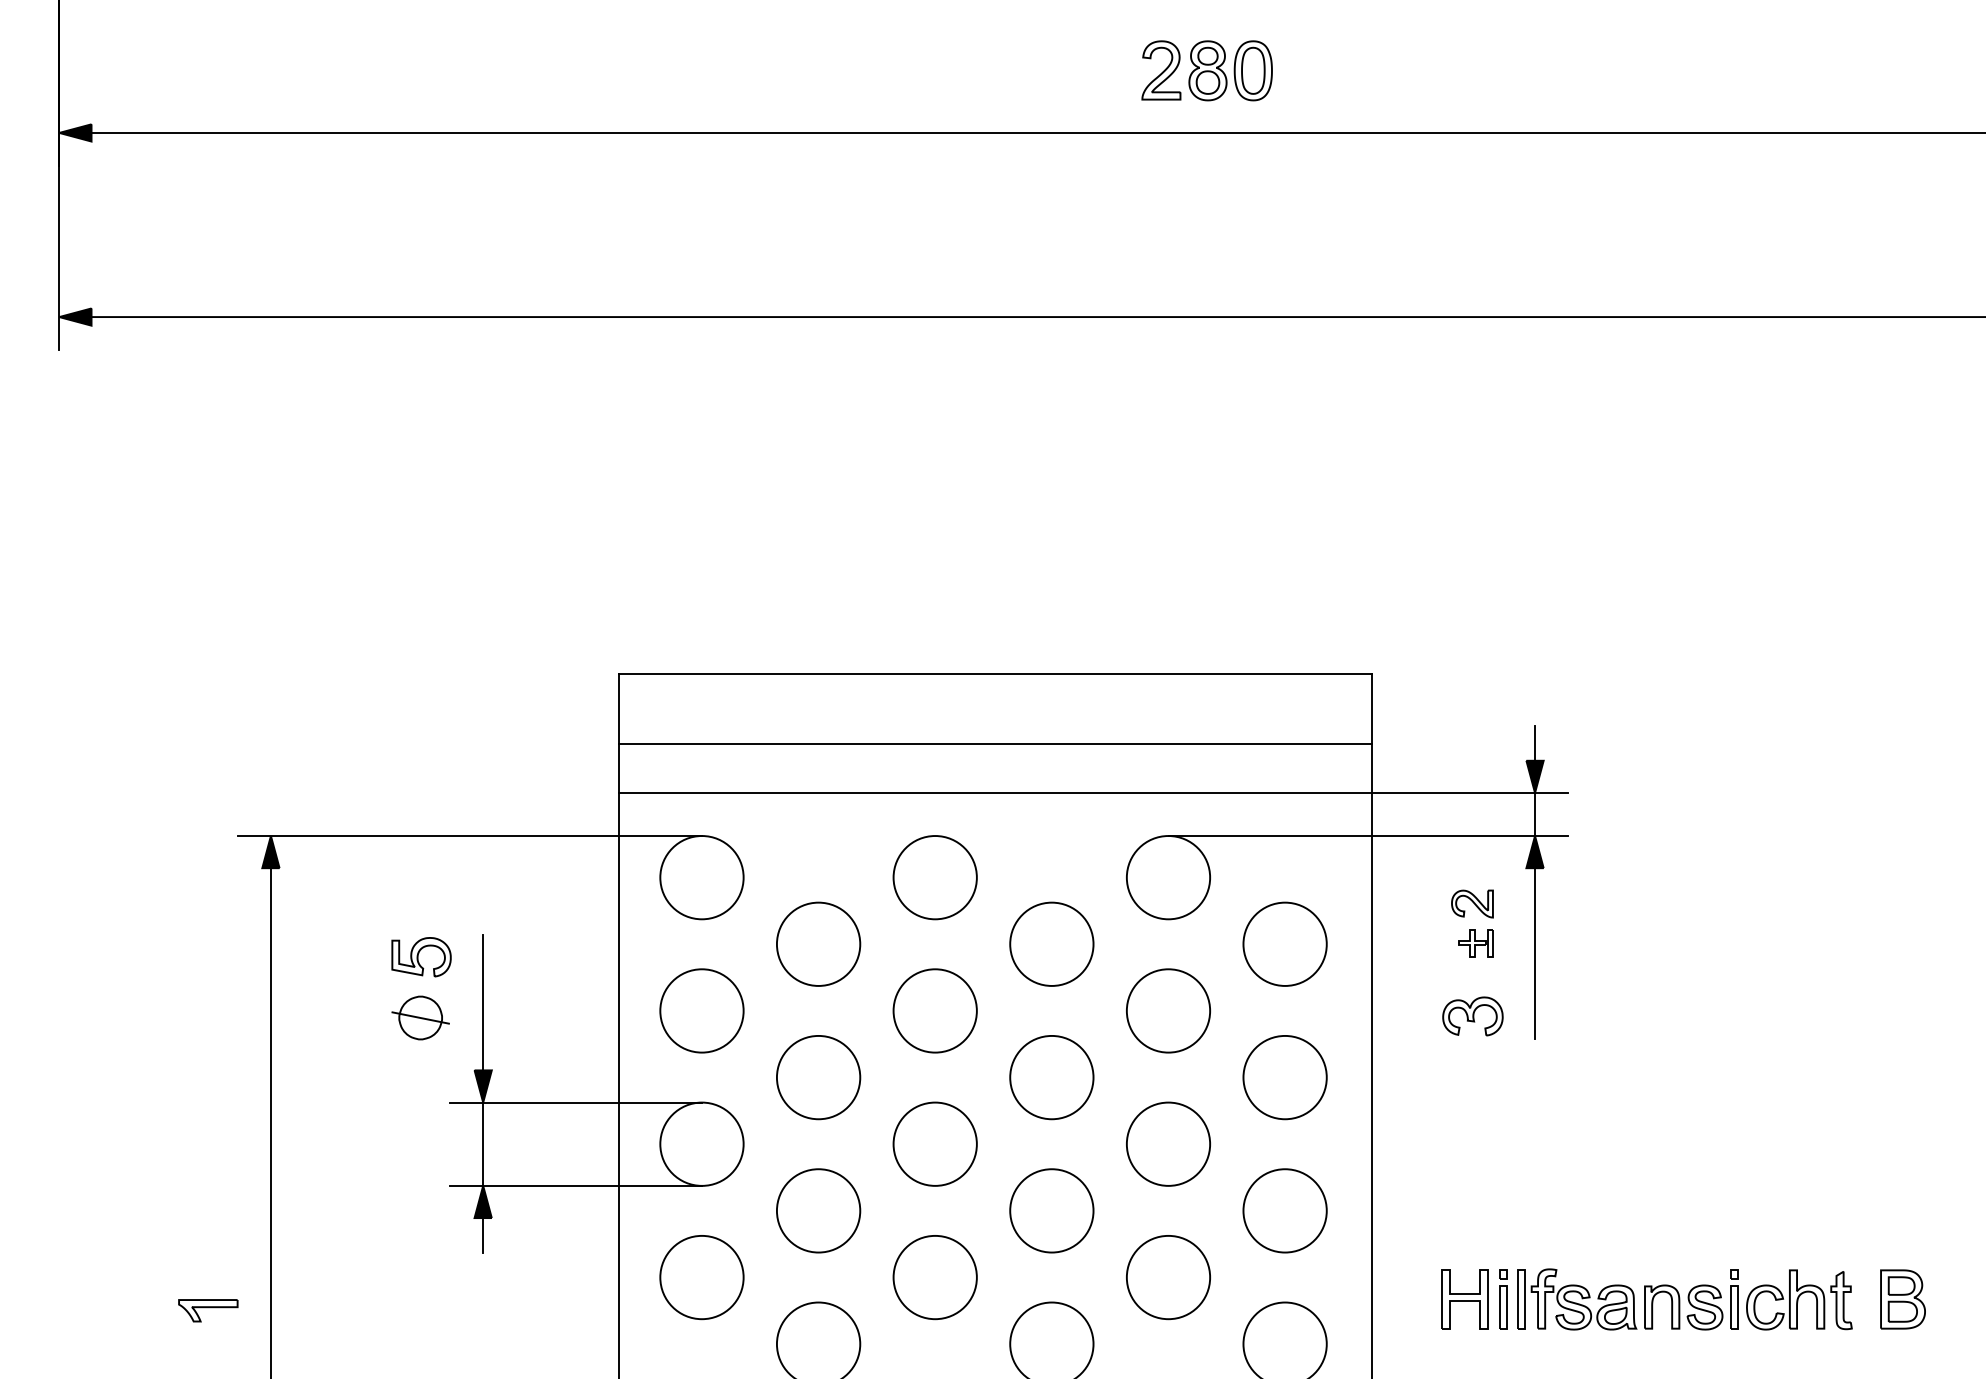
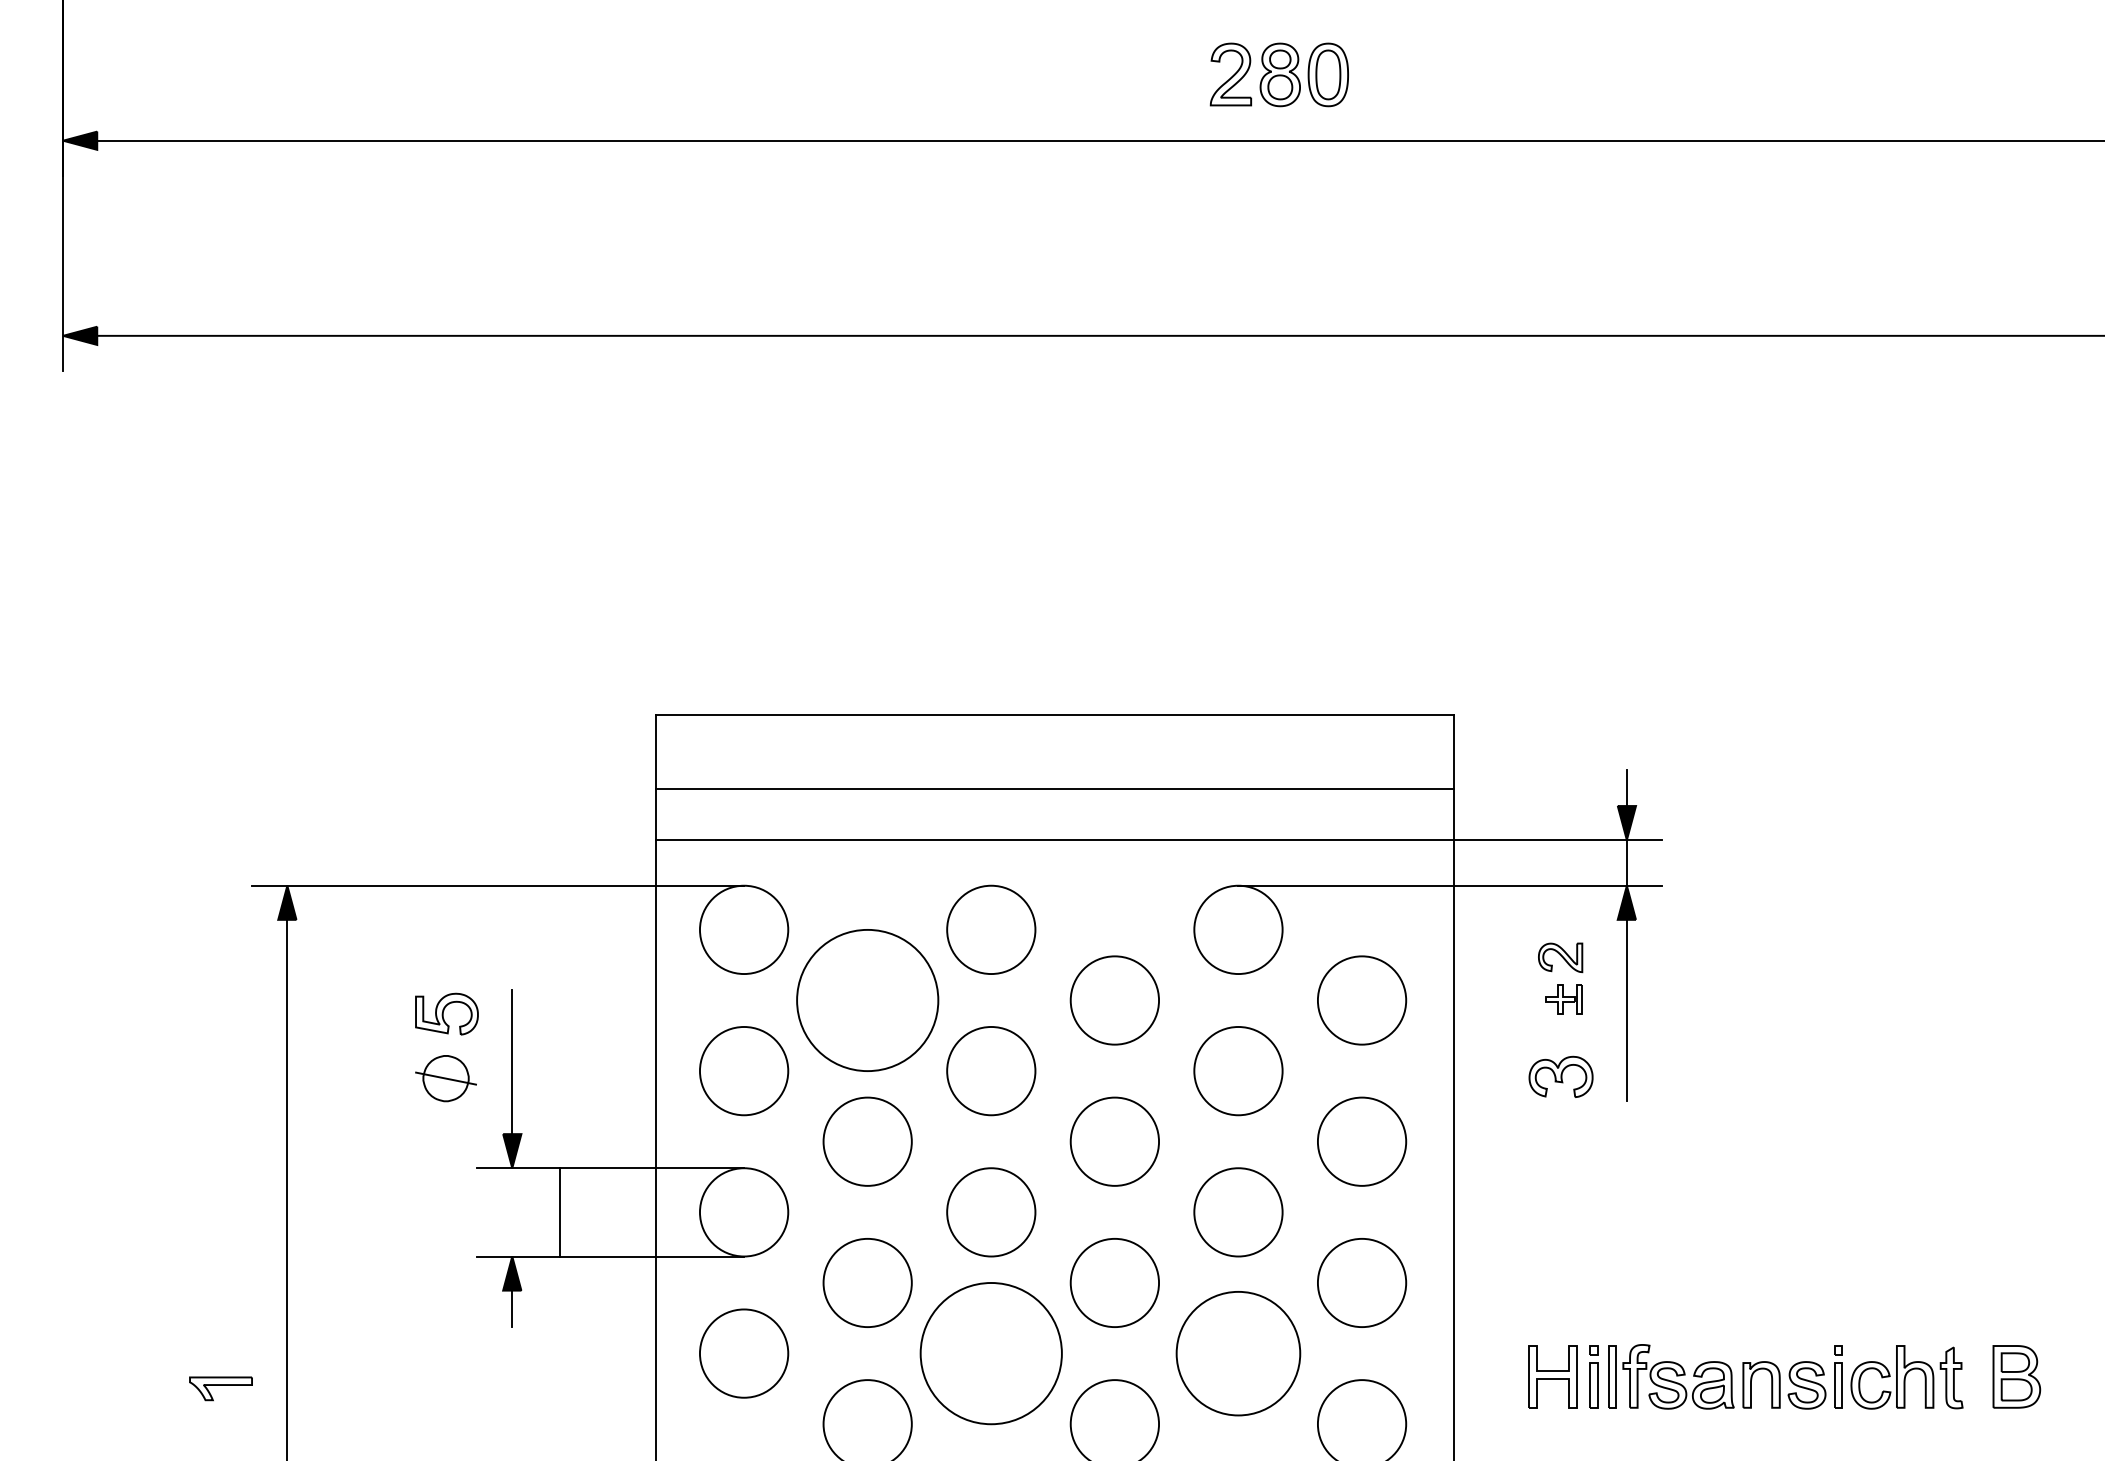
circle: (818, 944) -> (867, 1000), size x1.6
line: (483, 1144) -> (560, 1212), moved
circle: (935, 1277) -> (991, 1353), size x1.6
circle: (1168, 1277) -> (1238, 1353), size x1.4

